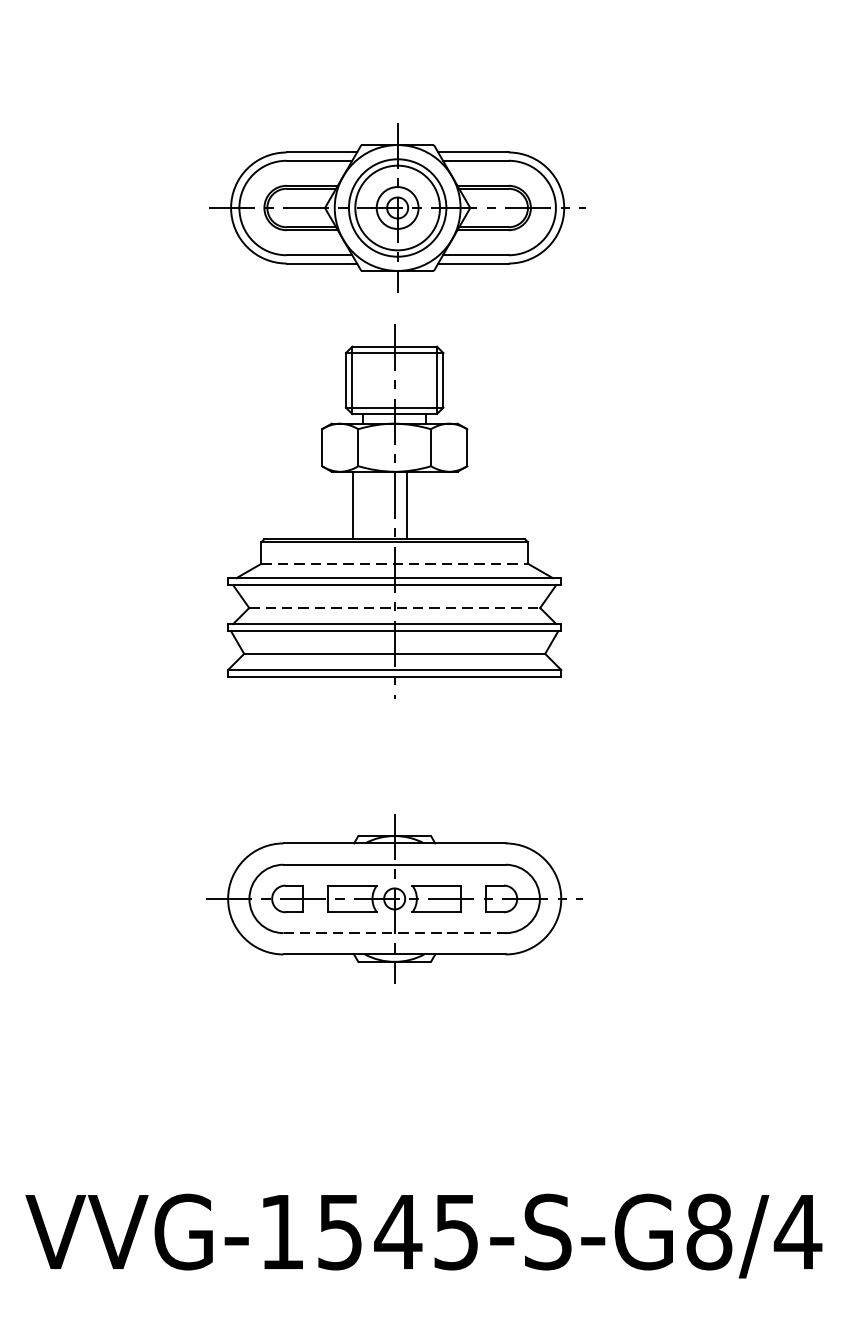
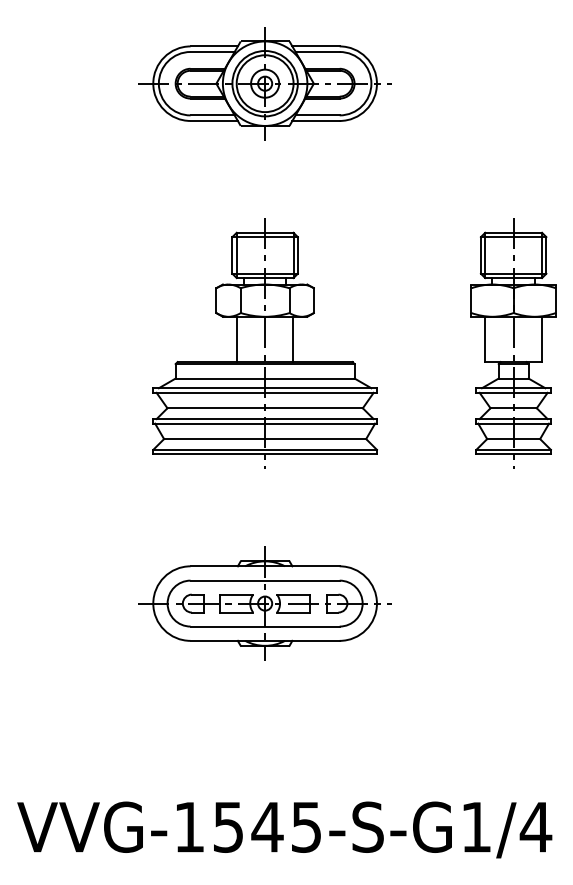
part: (396, 207) -> (264, 83), moved
line: (407, 505) -> (293, 339), moved
part: (764, 511) -> (513, 343), added
line: (395, 563) -> (265, 378), dashed -> solid
line: (395, 608) -> (265, 408), dashed -> solid
line: (395, 933) -> (265, 626), dashed -> solid
text: (709, 1230) -> (476, 826), VVG-1545-S-G8/4 -> VVG-1545-S-G1/4

